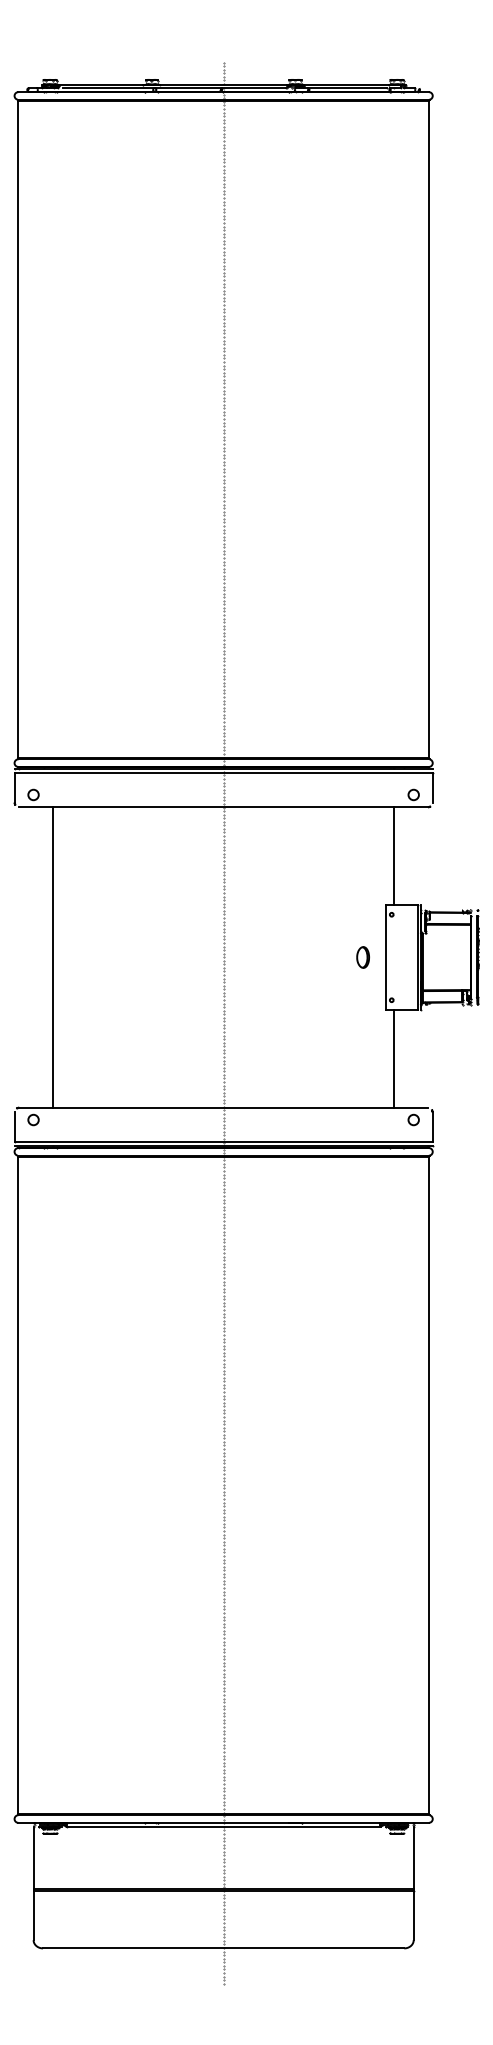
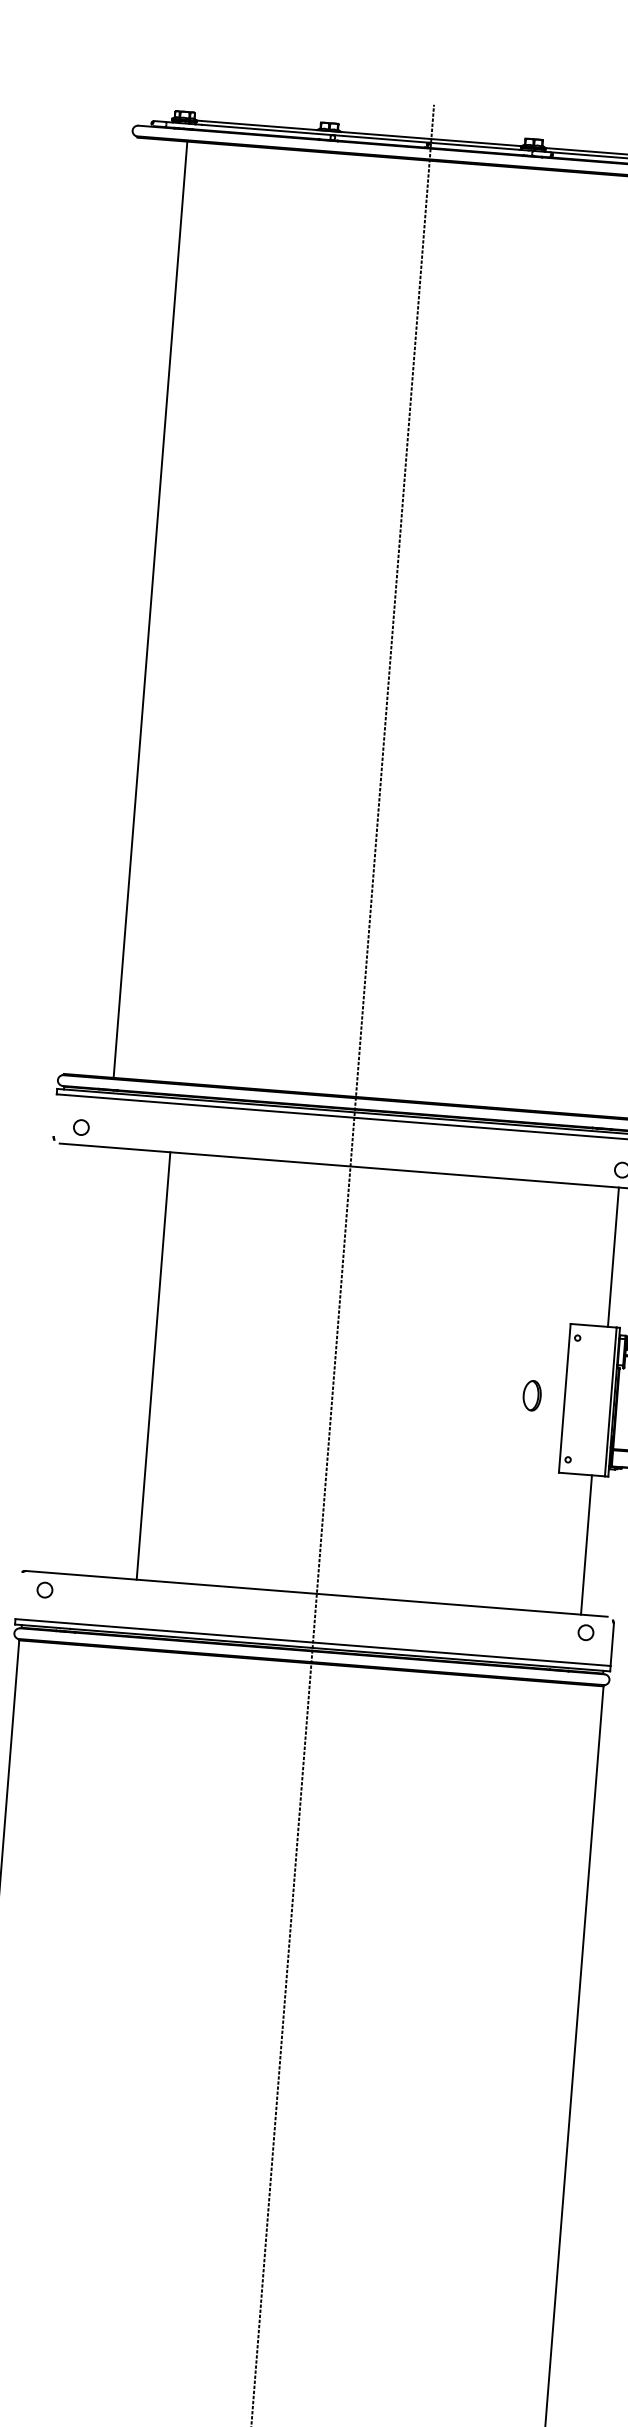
line: (18, 429) -> (150, 609), moved
line: (14, 787) -> (55, 1114), removed
line: (394, 856) -> (613, 1257), moved
line: (53, 957) -> (154, 1366), moved
line: (394, 1058) -> (586, 1544), moved
line: (14, 1126) -> (17, 1597), removed

